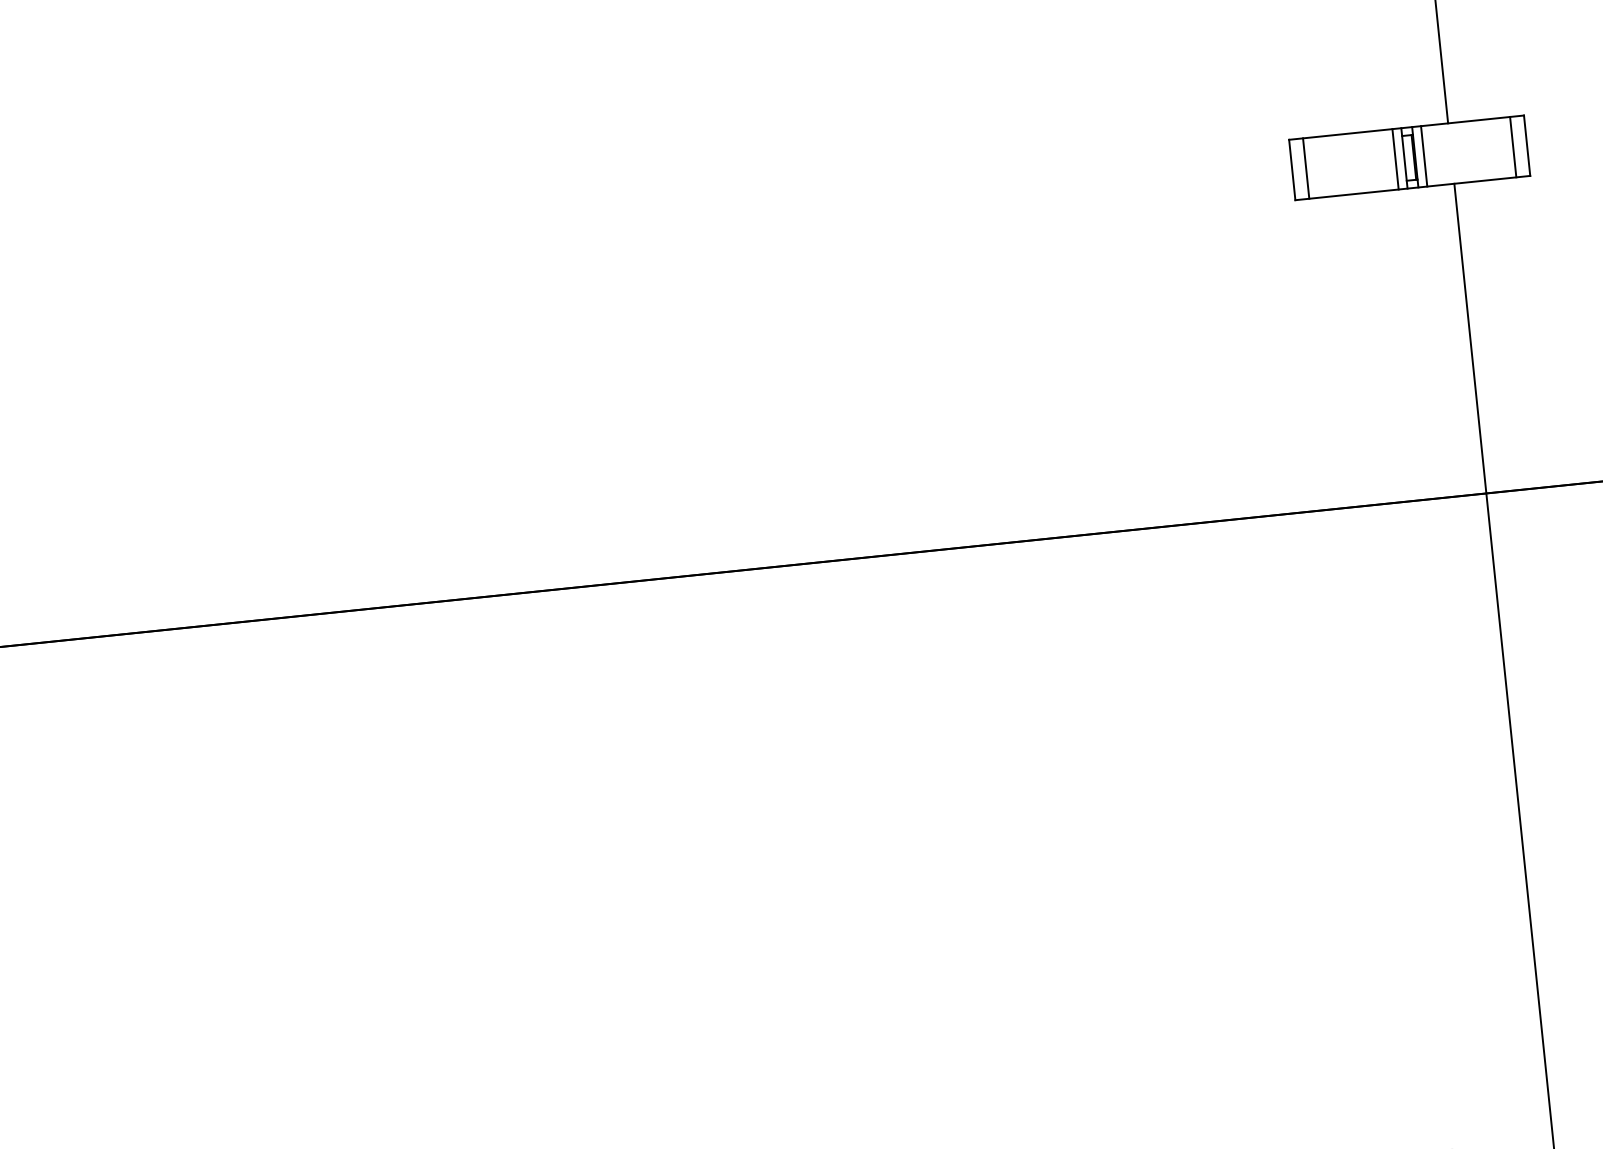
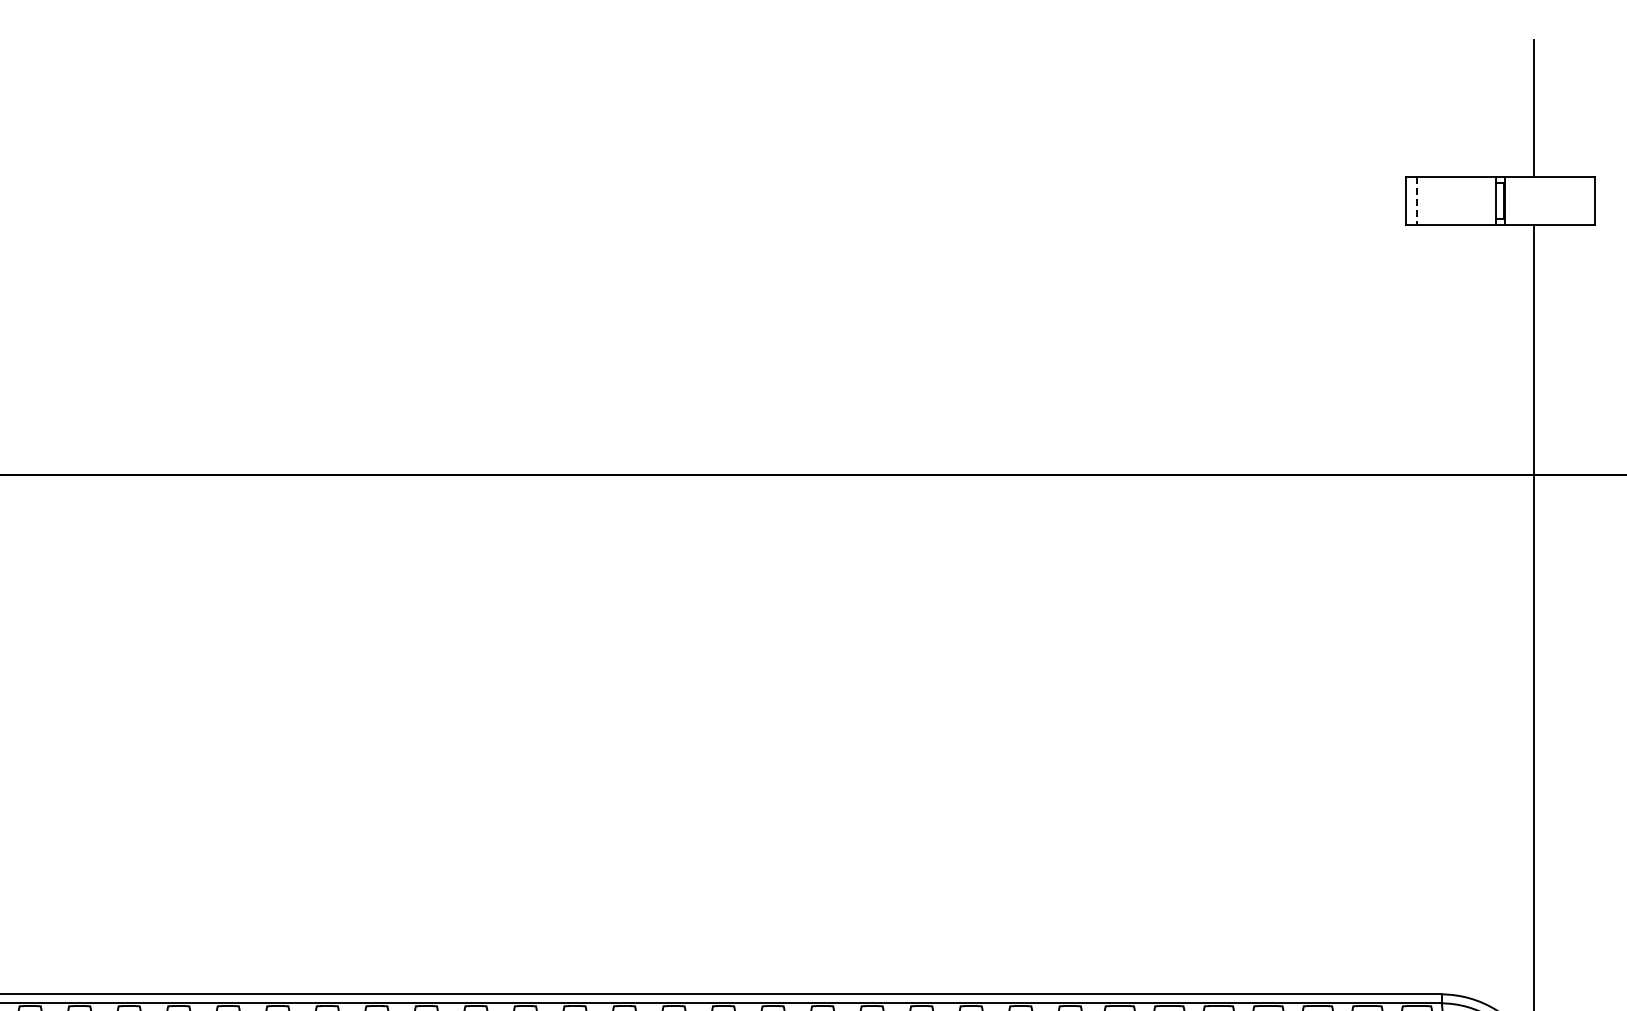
line: (1513, 146) -> (1583, 200), removed
line: (1423, 155) -> (1511, 200), removed
line: (1395, 158) -> (1488, 200), removed
line: (1305, 169) -> (1416, 201), solid -> dashed

